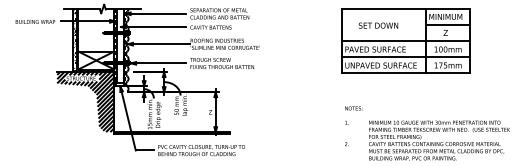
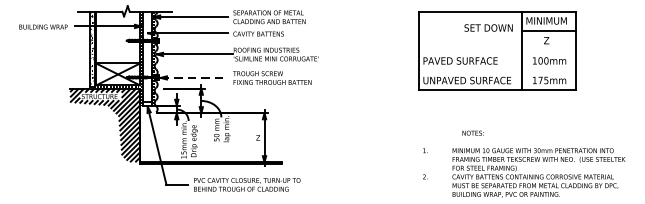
text: (378, 25) -> (488, 27), moved
line: (405, 41) -> (497, 51), removed
line: (405, 57) -> (497, 70), removed
line: (159, 63) -> (195, 78), solid -> dashed
text: (353, 108) -> (472, 133), moved

